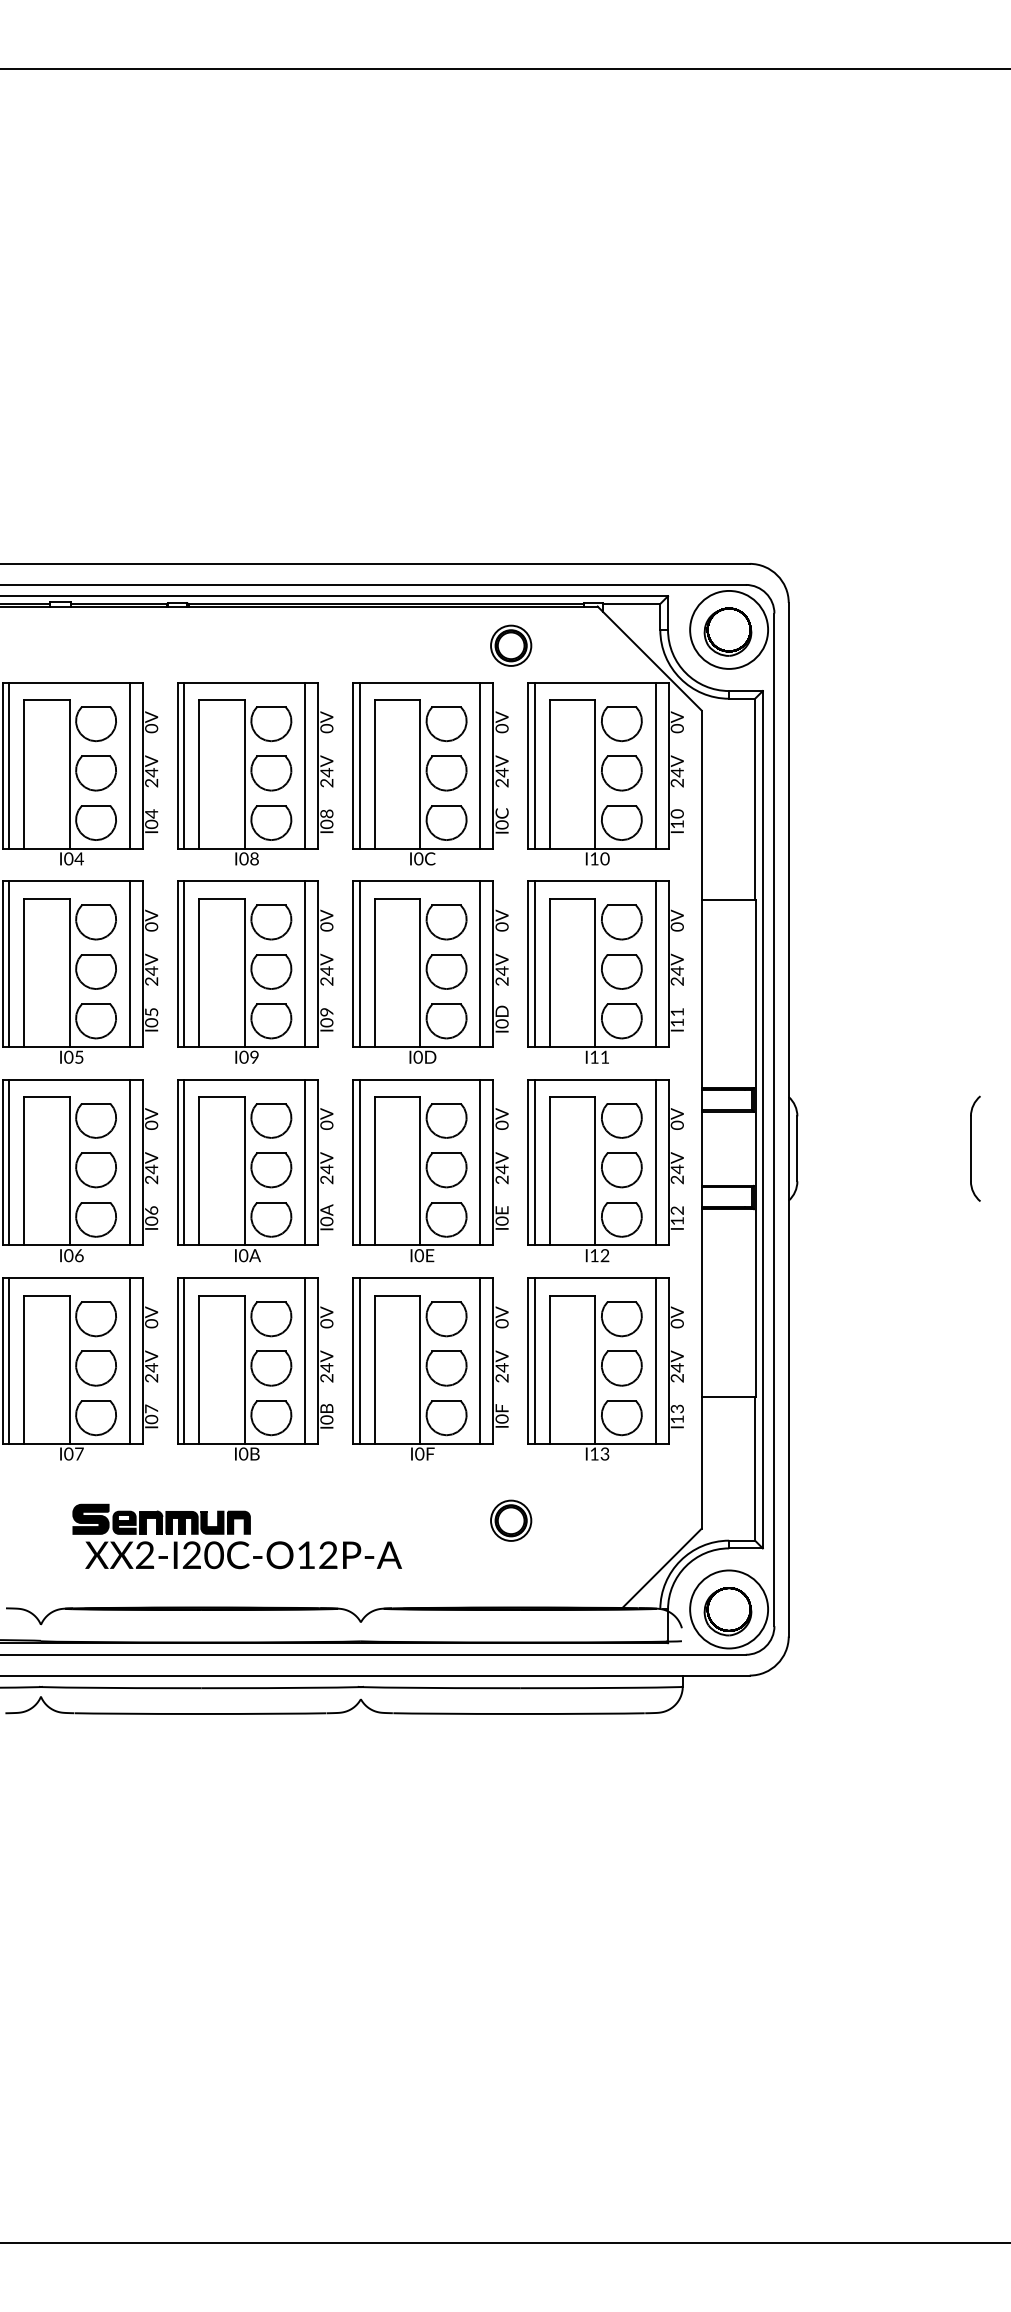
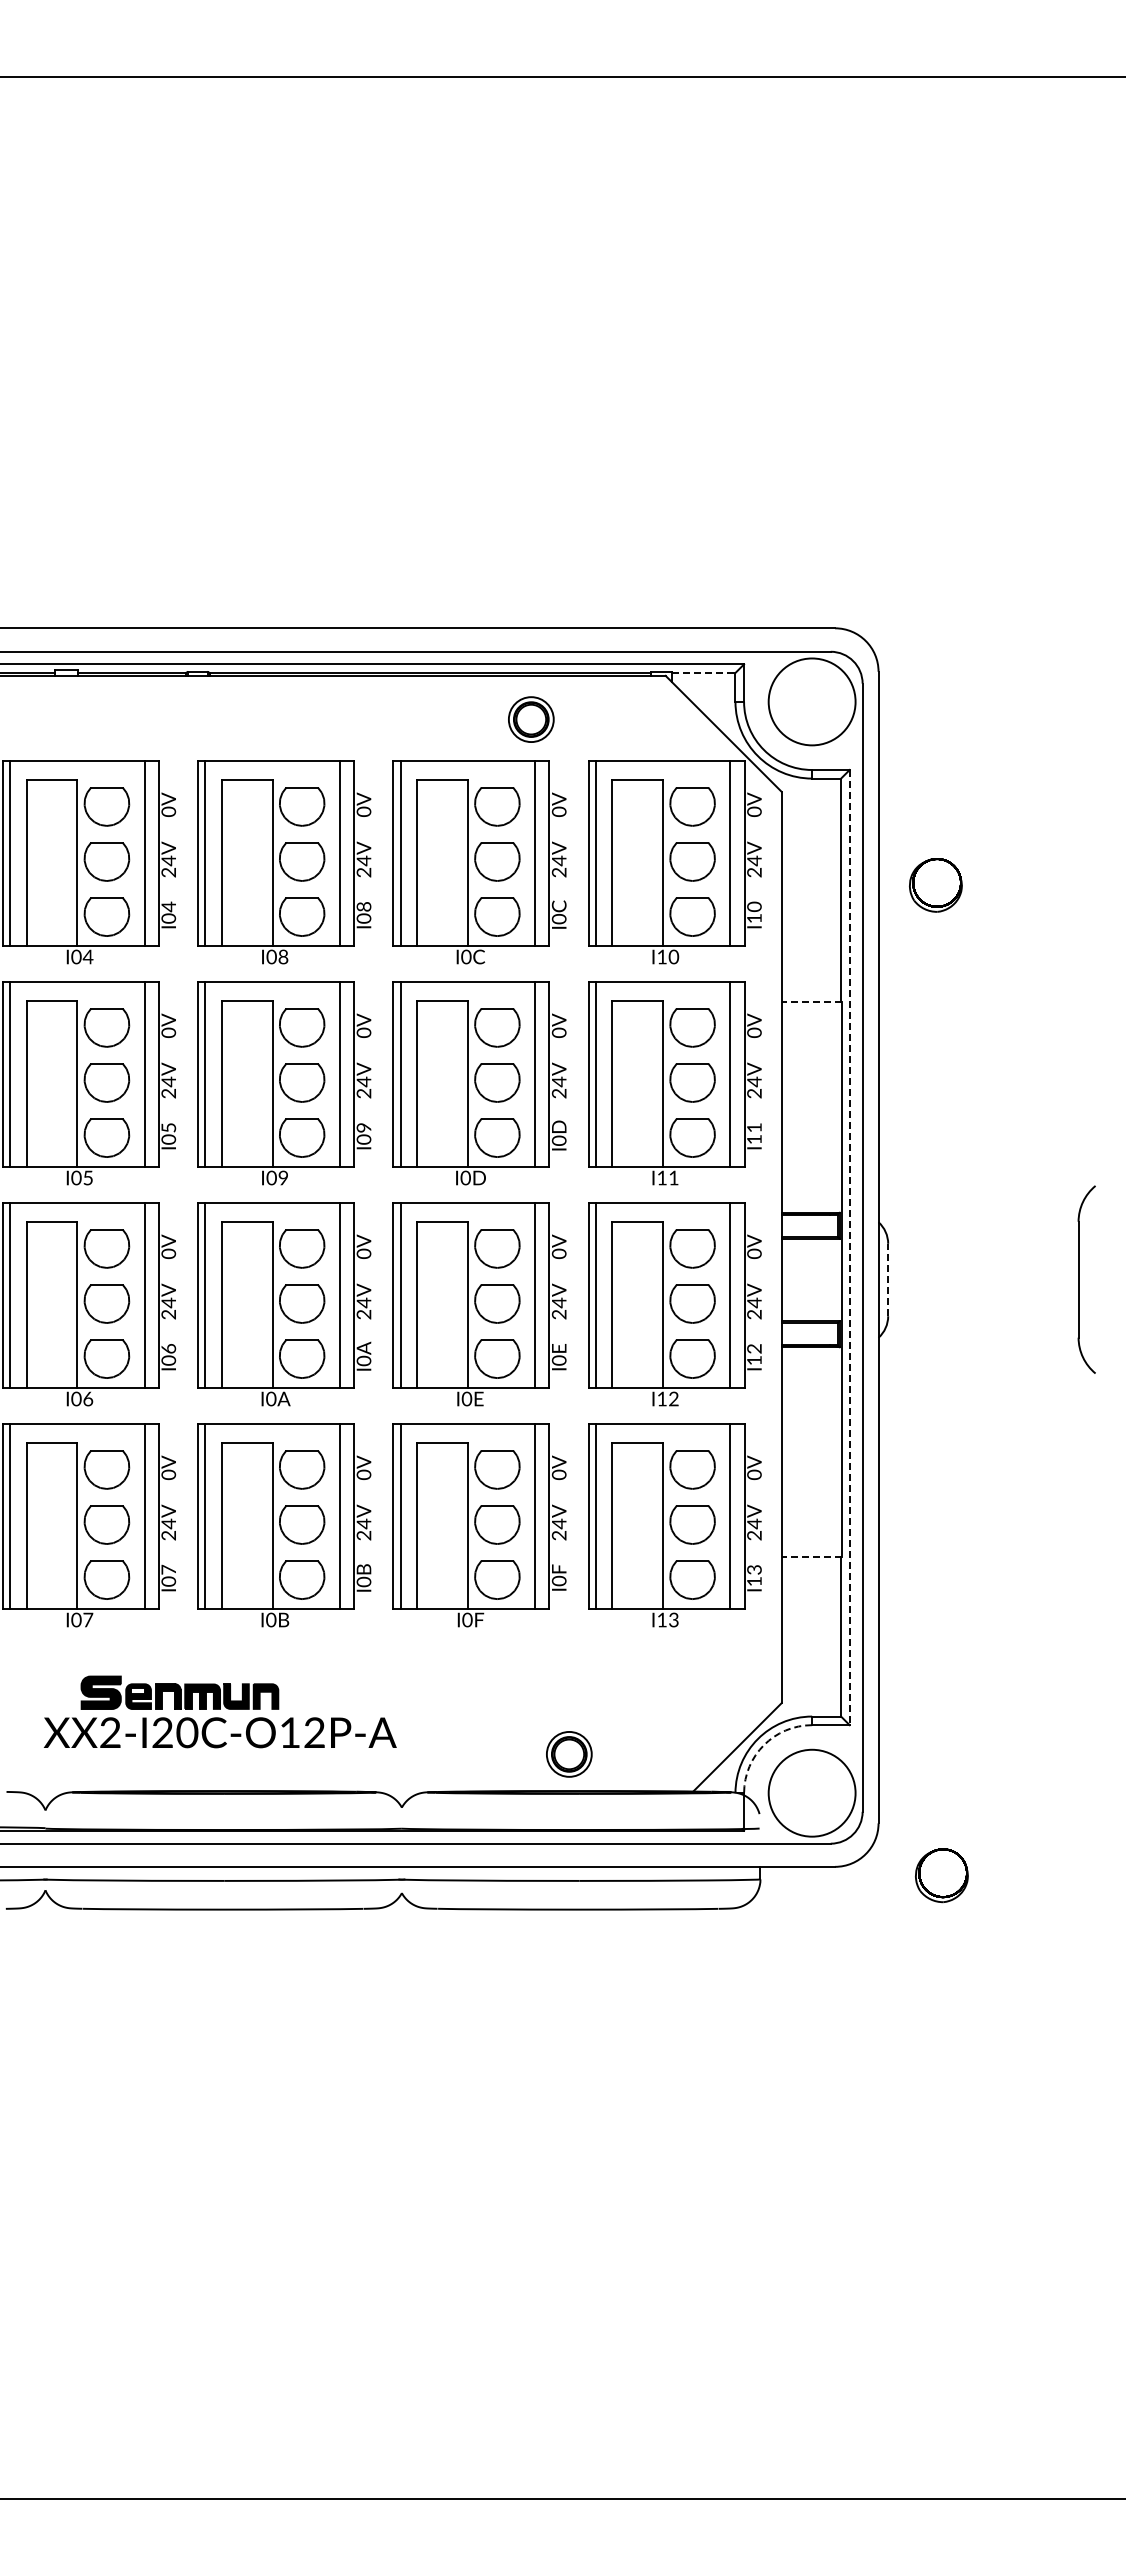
line: (631, 603) -> (703, 672), solid -> dashed
part: (727, 632) -> (935, 885), moved
part: (511, 645) -> (531, 719), moved
line: (728, 899) -> (811, 1002), solid -> dashed
line: (762, 1119) -> (849, 1247), solid -> dashed
line: (797, 1148) -> (888, 1279), solid -> dashed
part: (975, 1149) -> (1086, 1280), size x1.6
line: (728, 1397) -> (811, 1556), solid -> dashed
part: (511, 1520) -> (569, 1754), moved
text: (242, 1554) -> (219, 1732), moved
arc: (686, 1566) -> (764, 1745), solid -> dashed
part: (727, 1611) -> (941, 1875), moved

